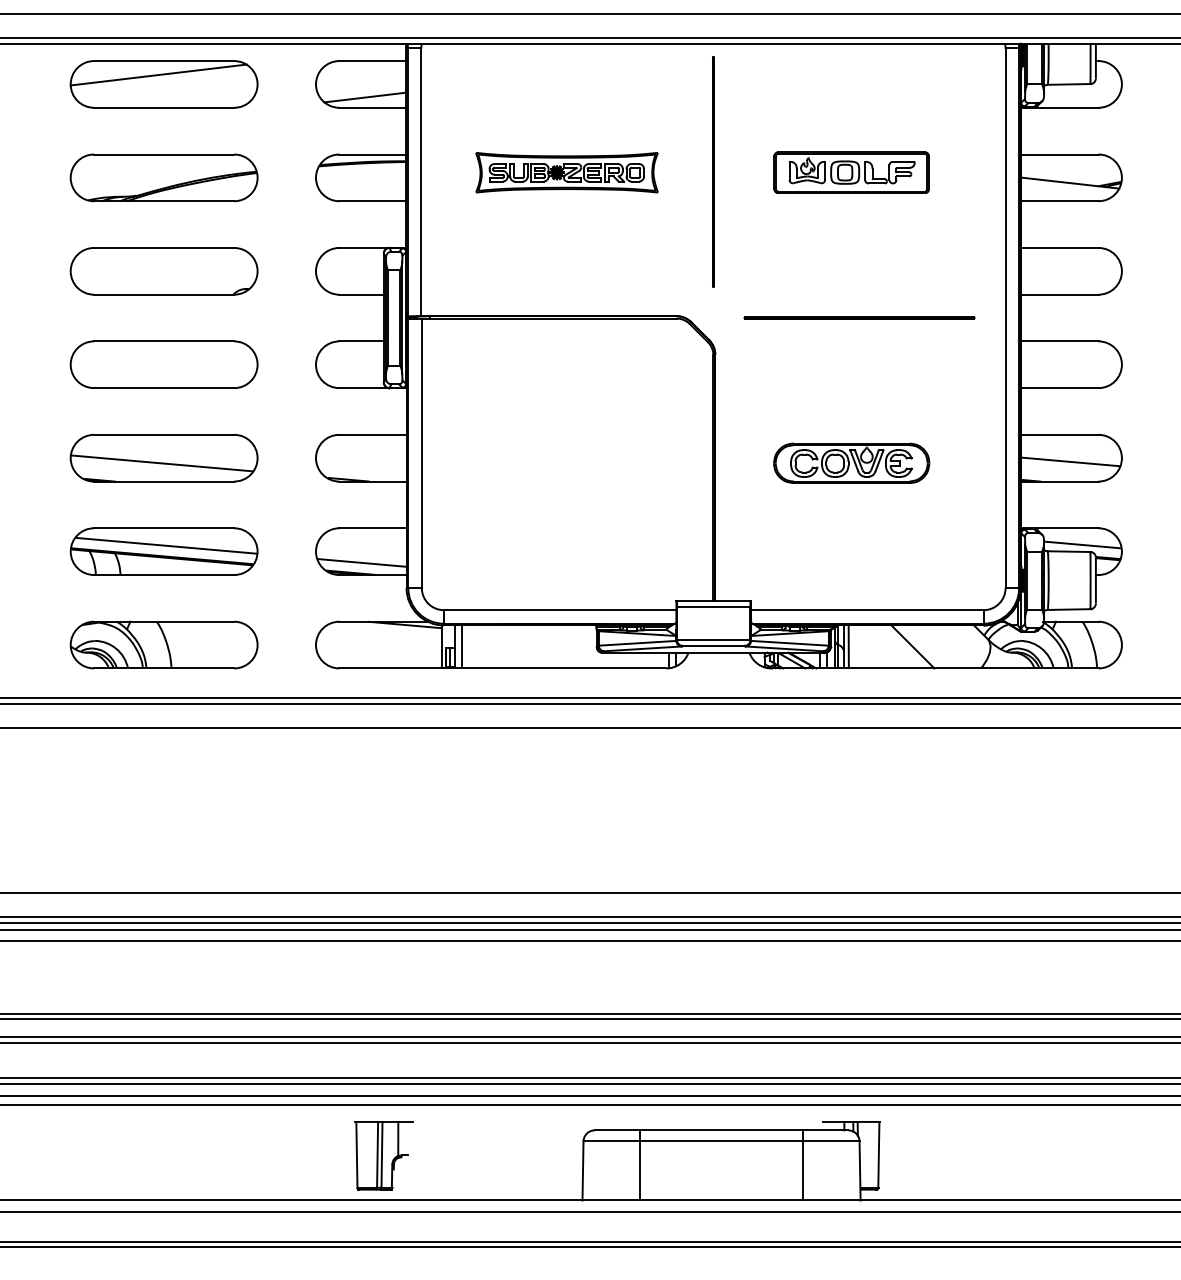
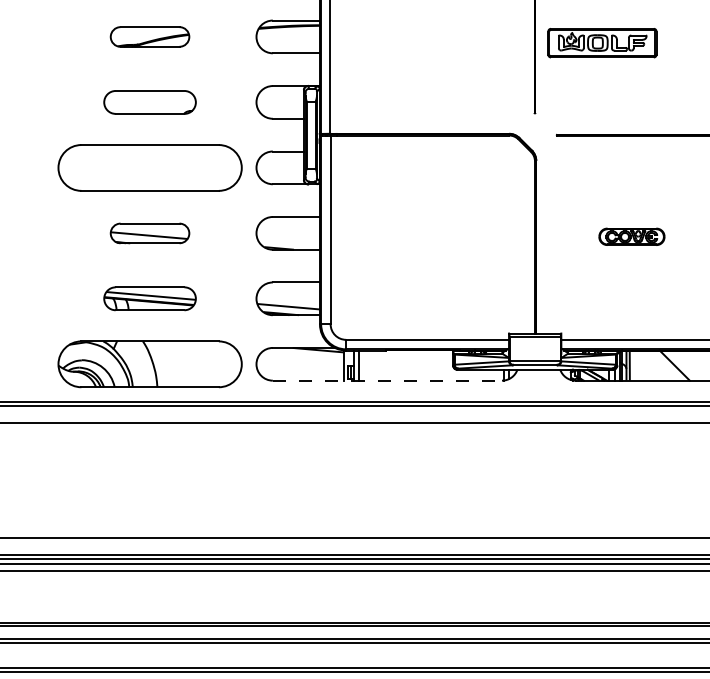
part: (566, 172) -> (432, 33), removed
part: (851, 172) -> (602, 42), moved
part: (163, 177) -> (149, 36), size x0.6
part: (163, 271) -> (149, 102), size x0.7
part: (163, 364) -> (149, 167), size x1.4
part: (163, 458) -> (149, 233), size x0.6
part: (851, 462) -> (631, 236), size x0.6
part: (163, 551) -> (149, 298), size x0.7
part: (163, 644) -> (149, 363), size x1.4
line: (502, 668) -> (387, 380), solid -> dashed

